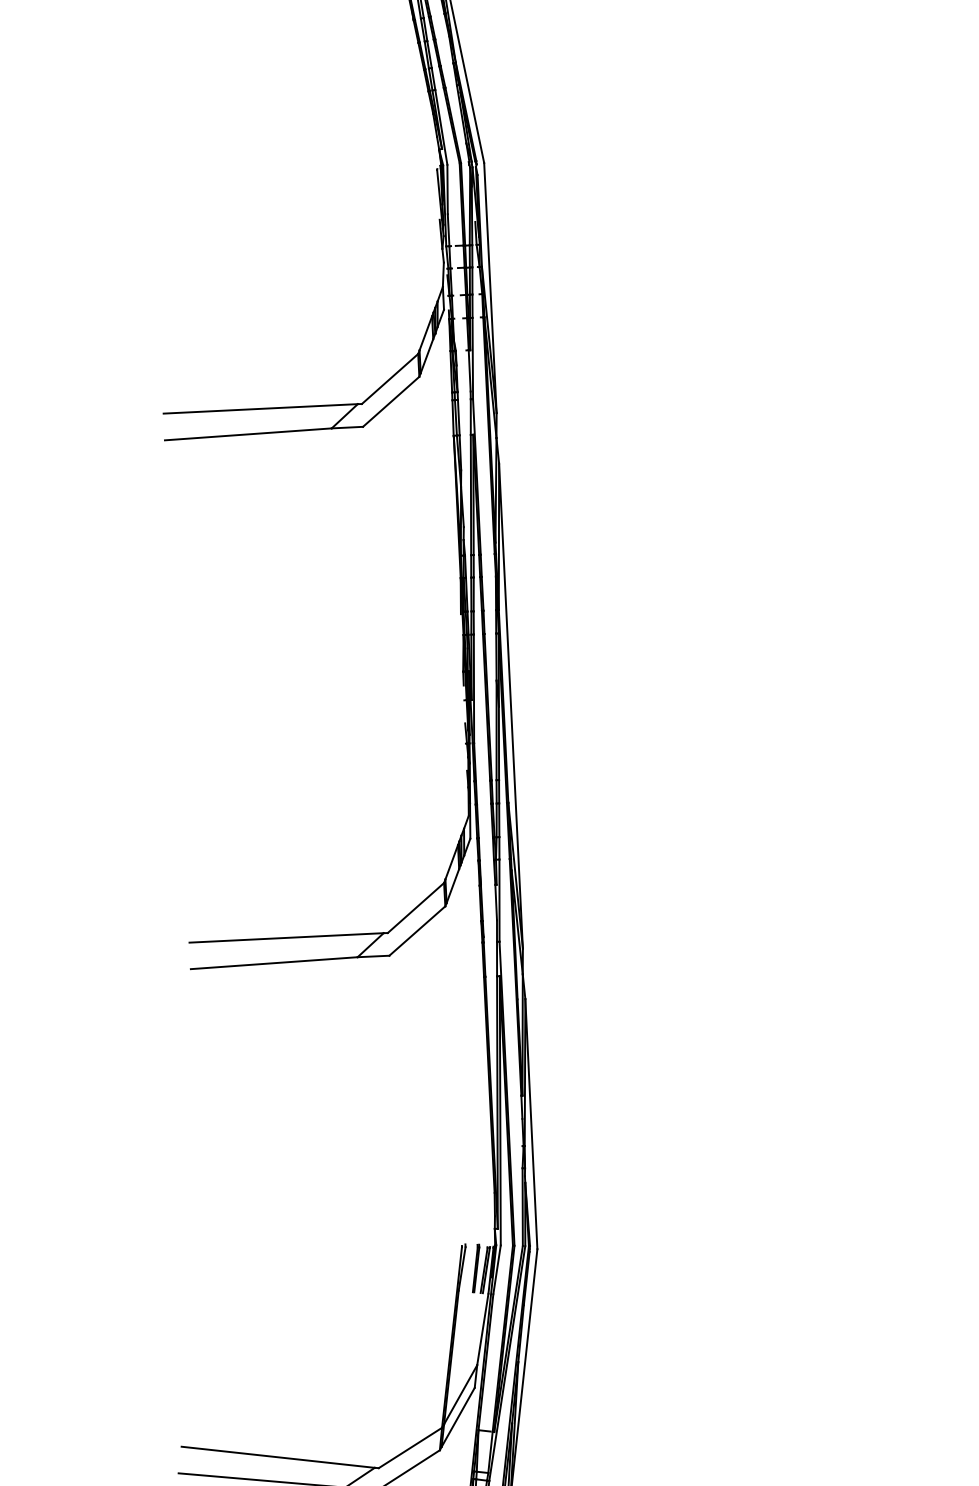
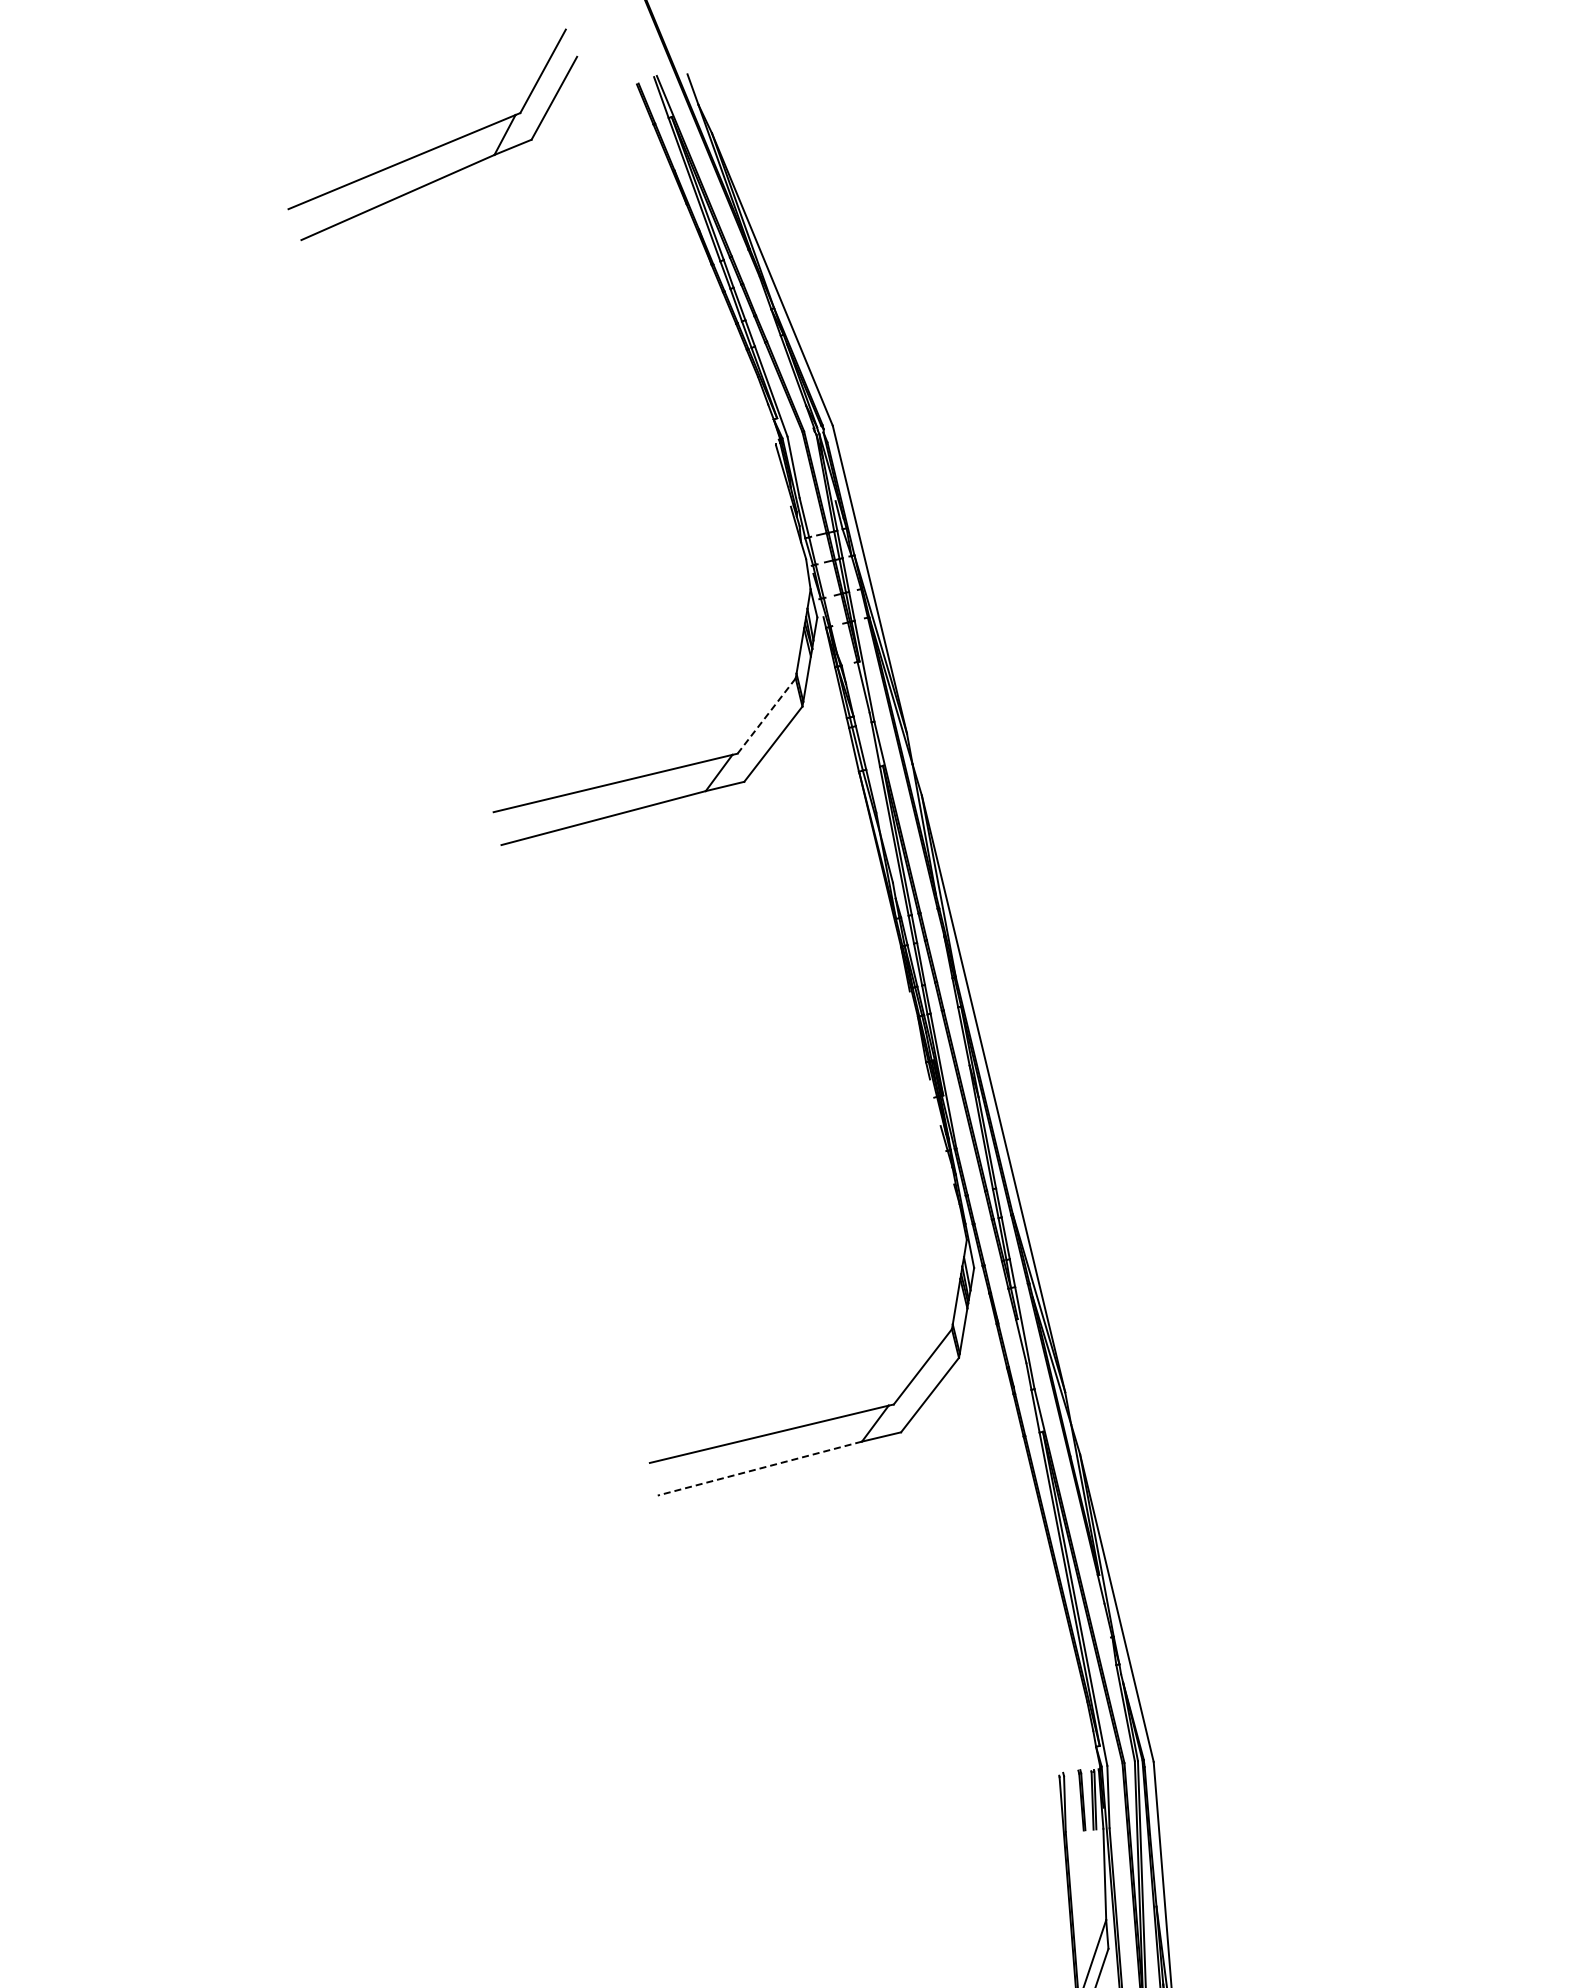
line: (389, 379) -> (766, 716), solid -> dashed
line: (273, 963) -> (759, 1468), solid -> dashed

